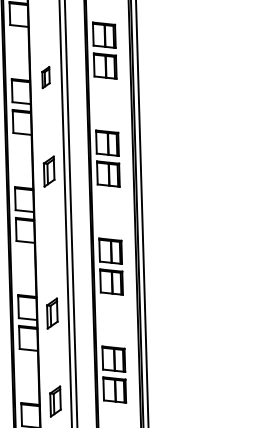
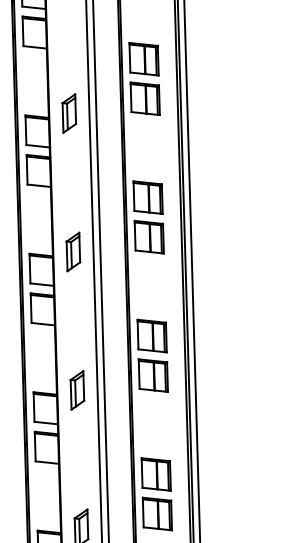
part: (45, 77) -> (68, 113), size x1.43
part: (48, 171) -> (72, 251), moved
part: (52, 313) -> (77, 390), moved

